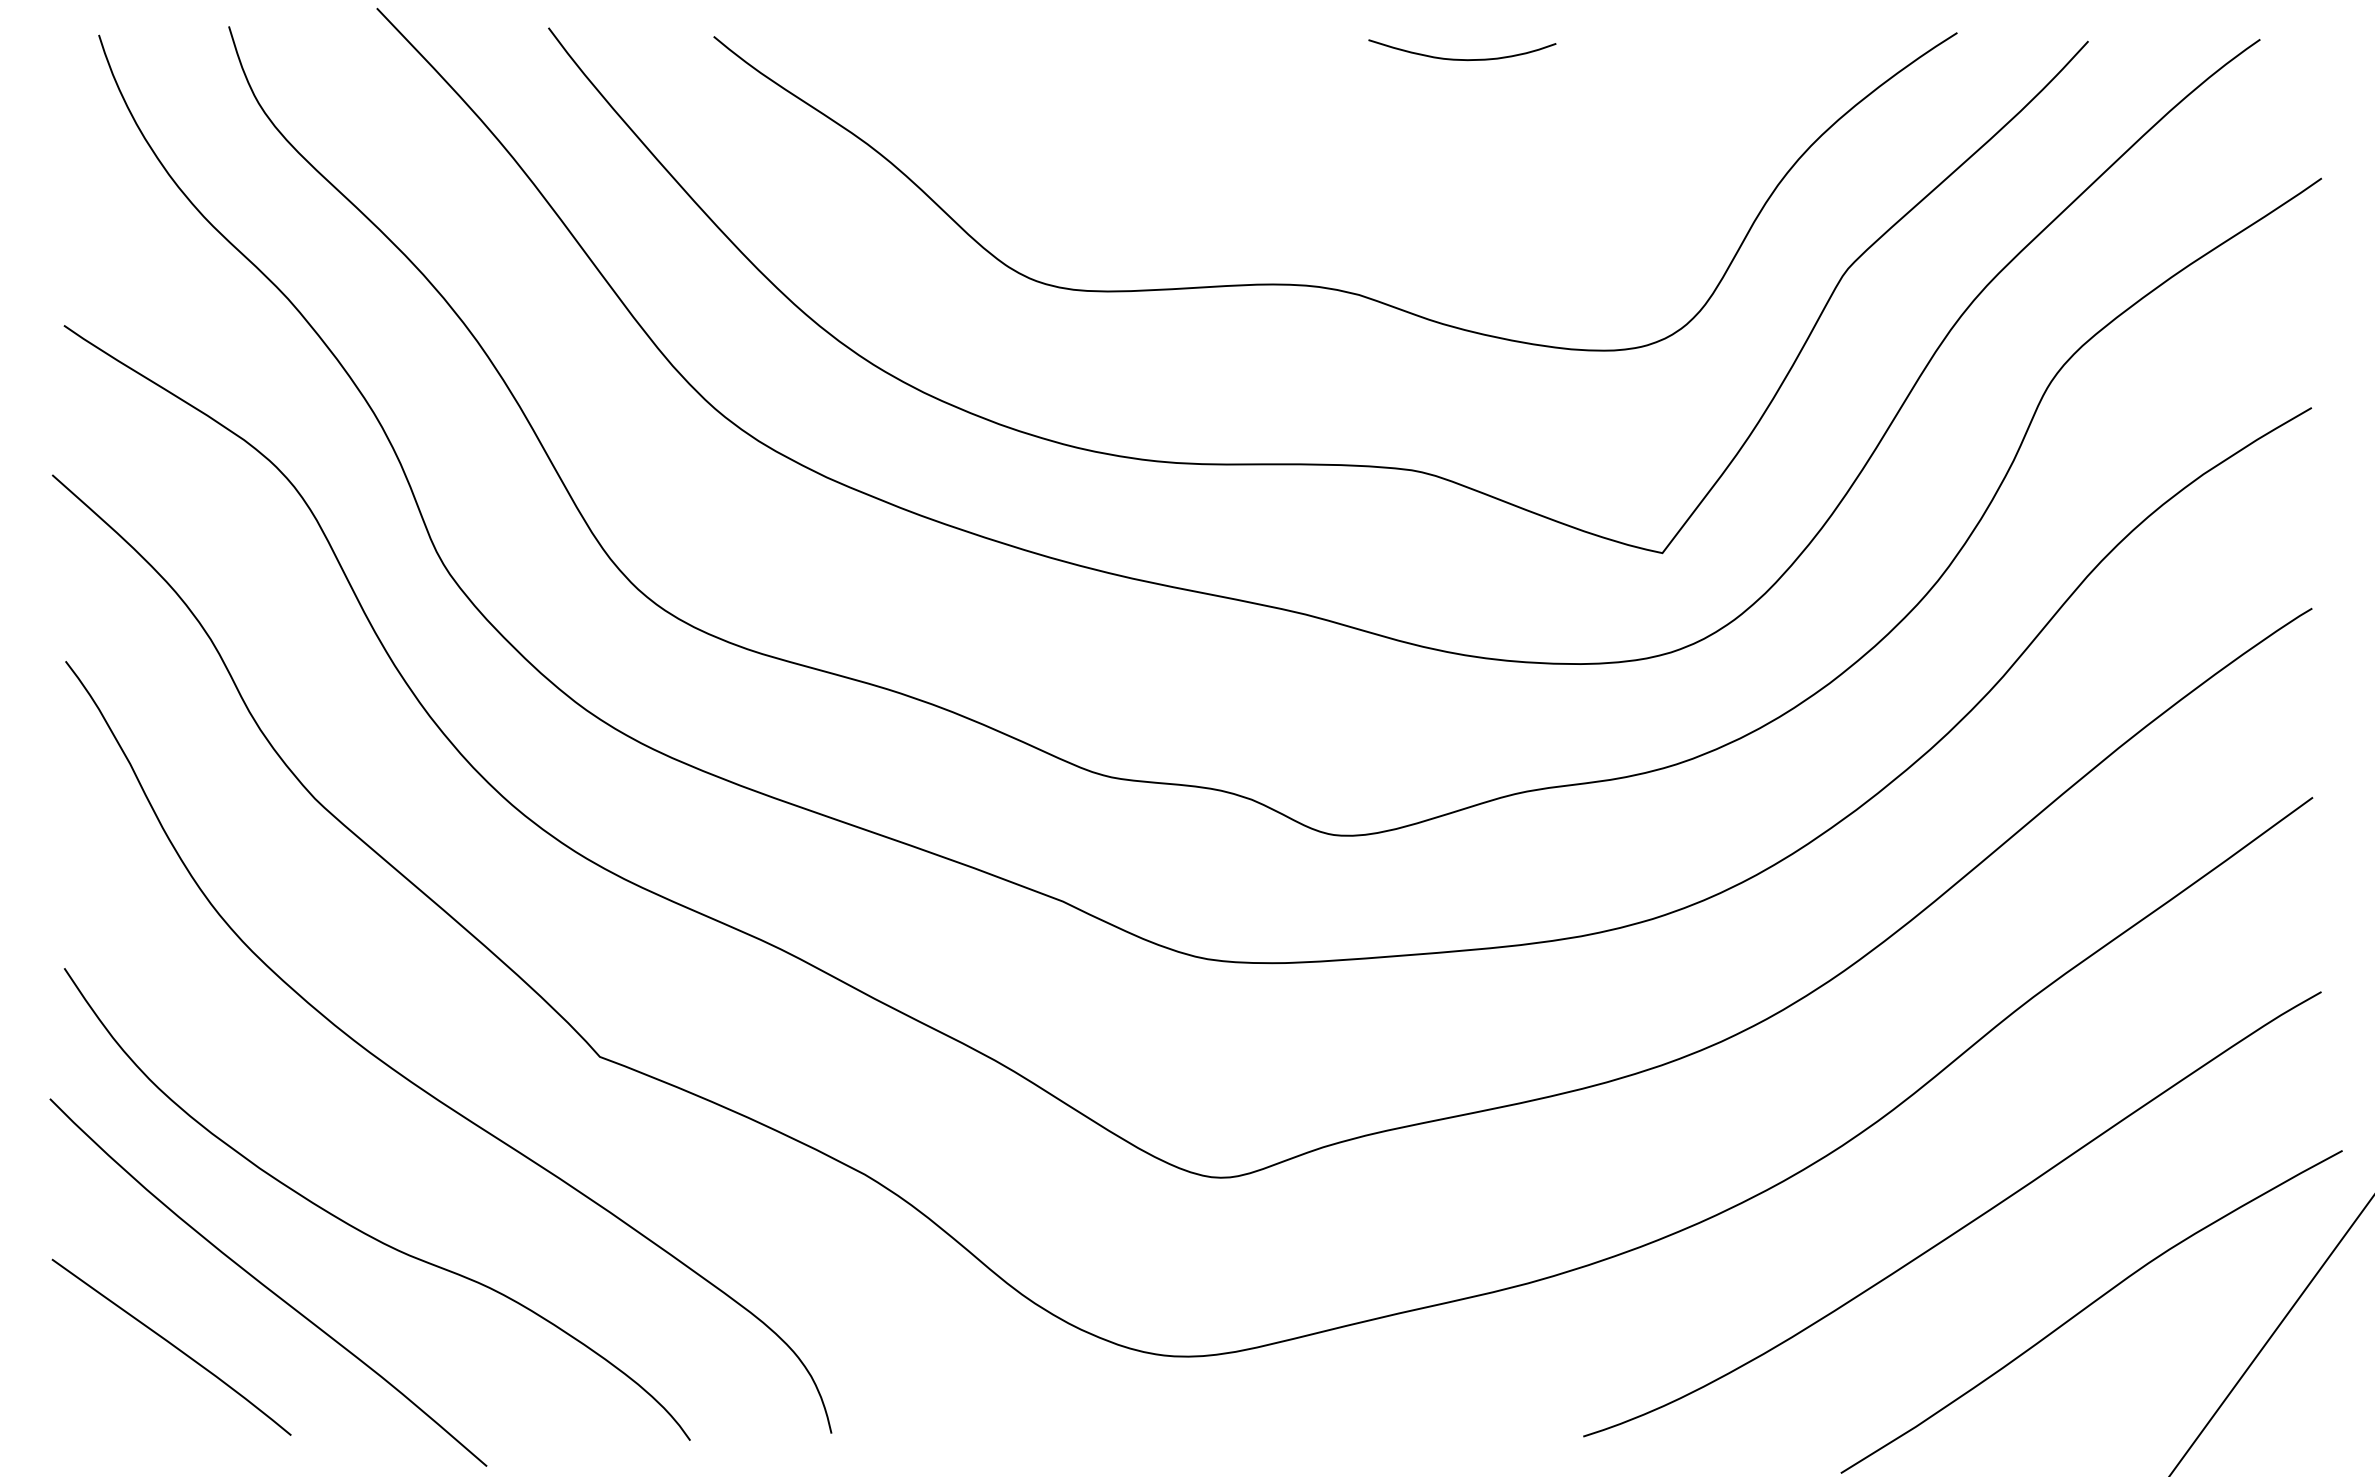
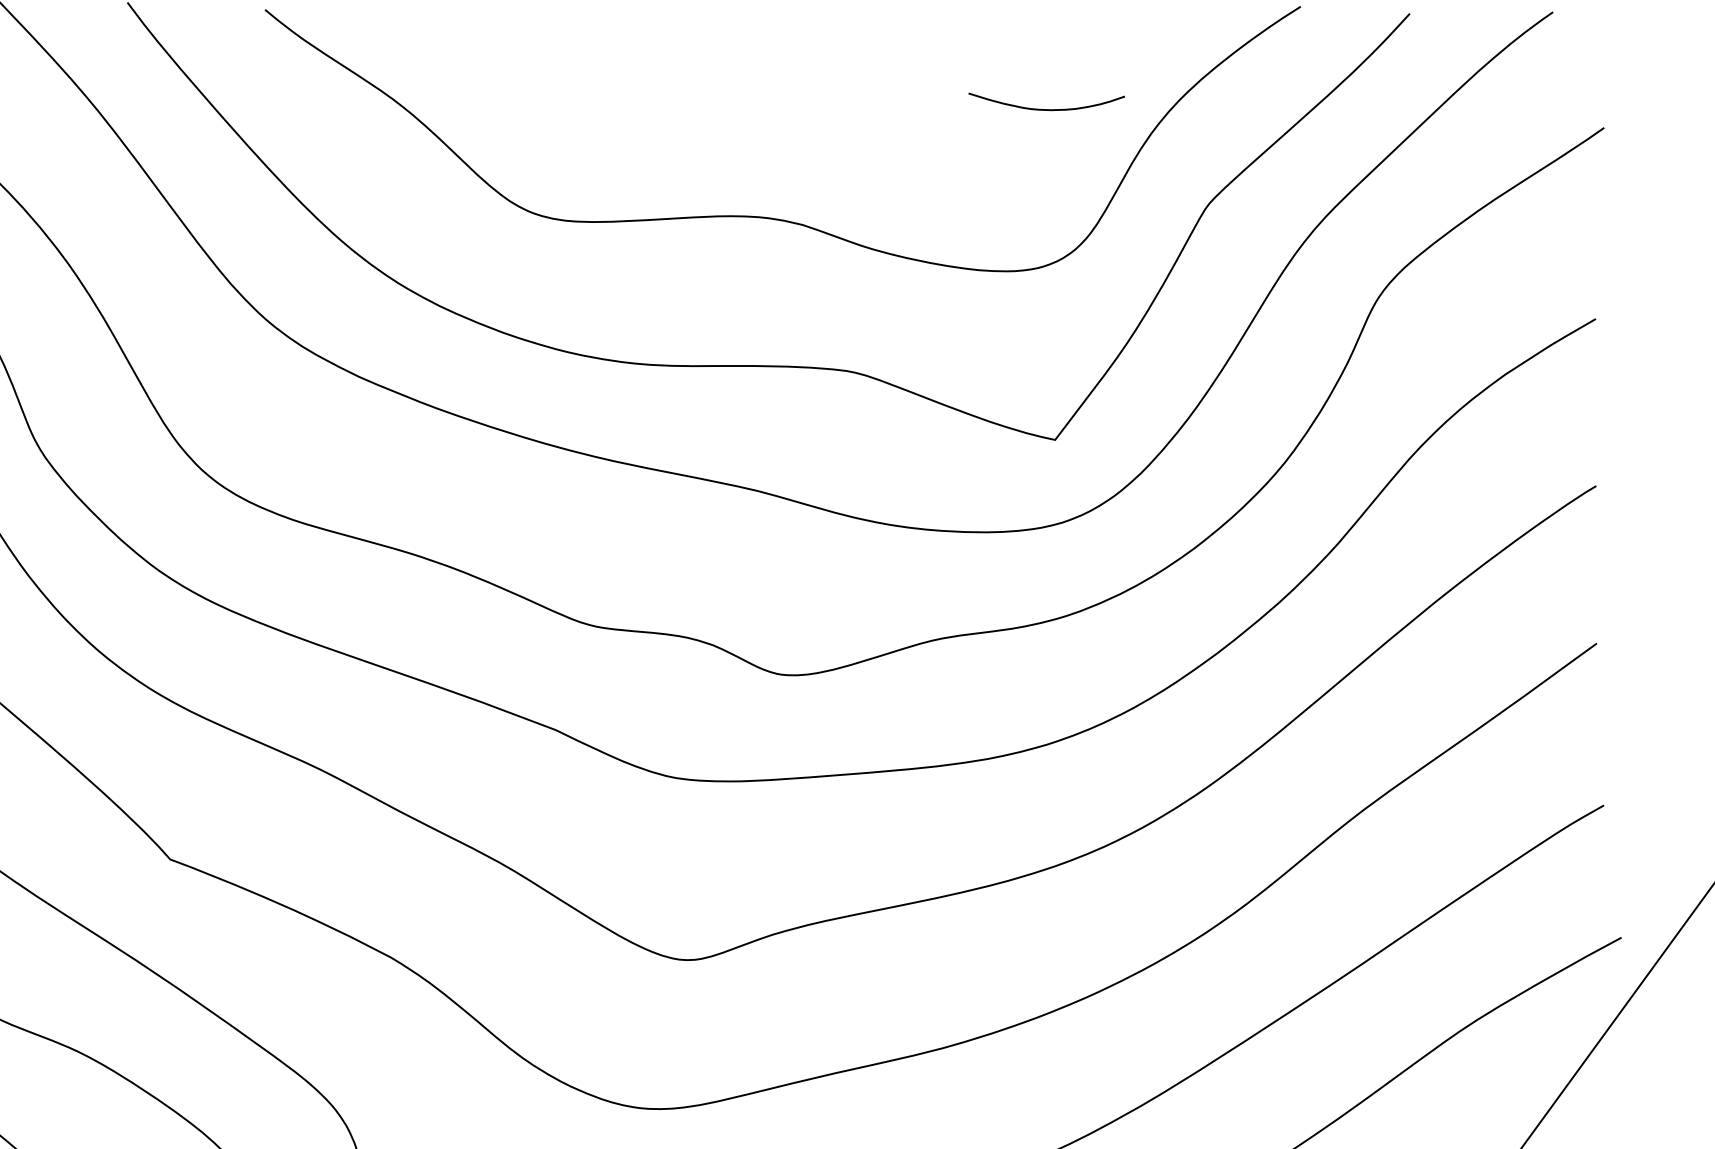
curve: (1462, 59) -> (1046, 109), moved

